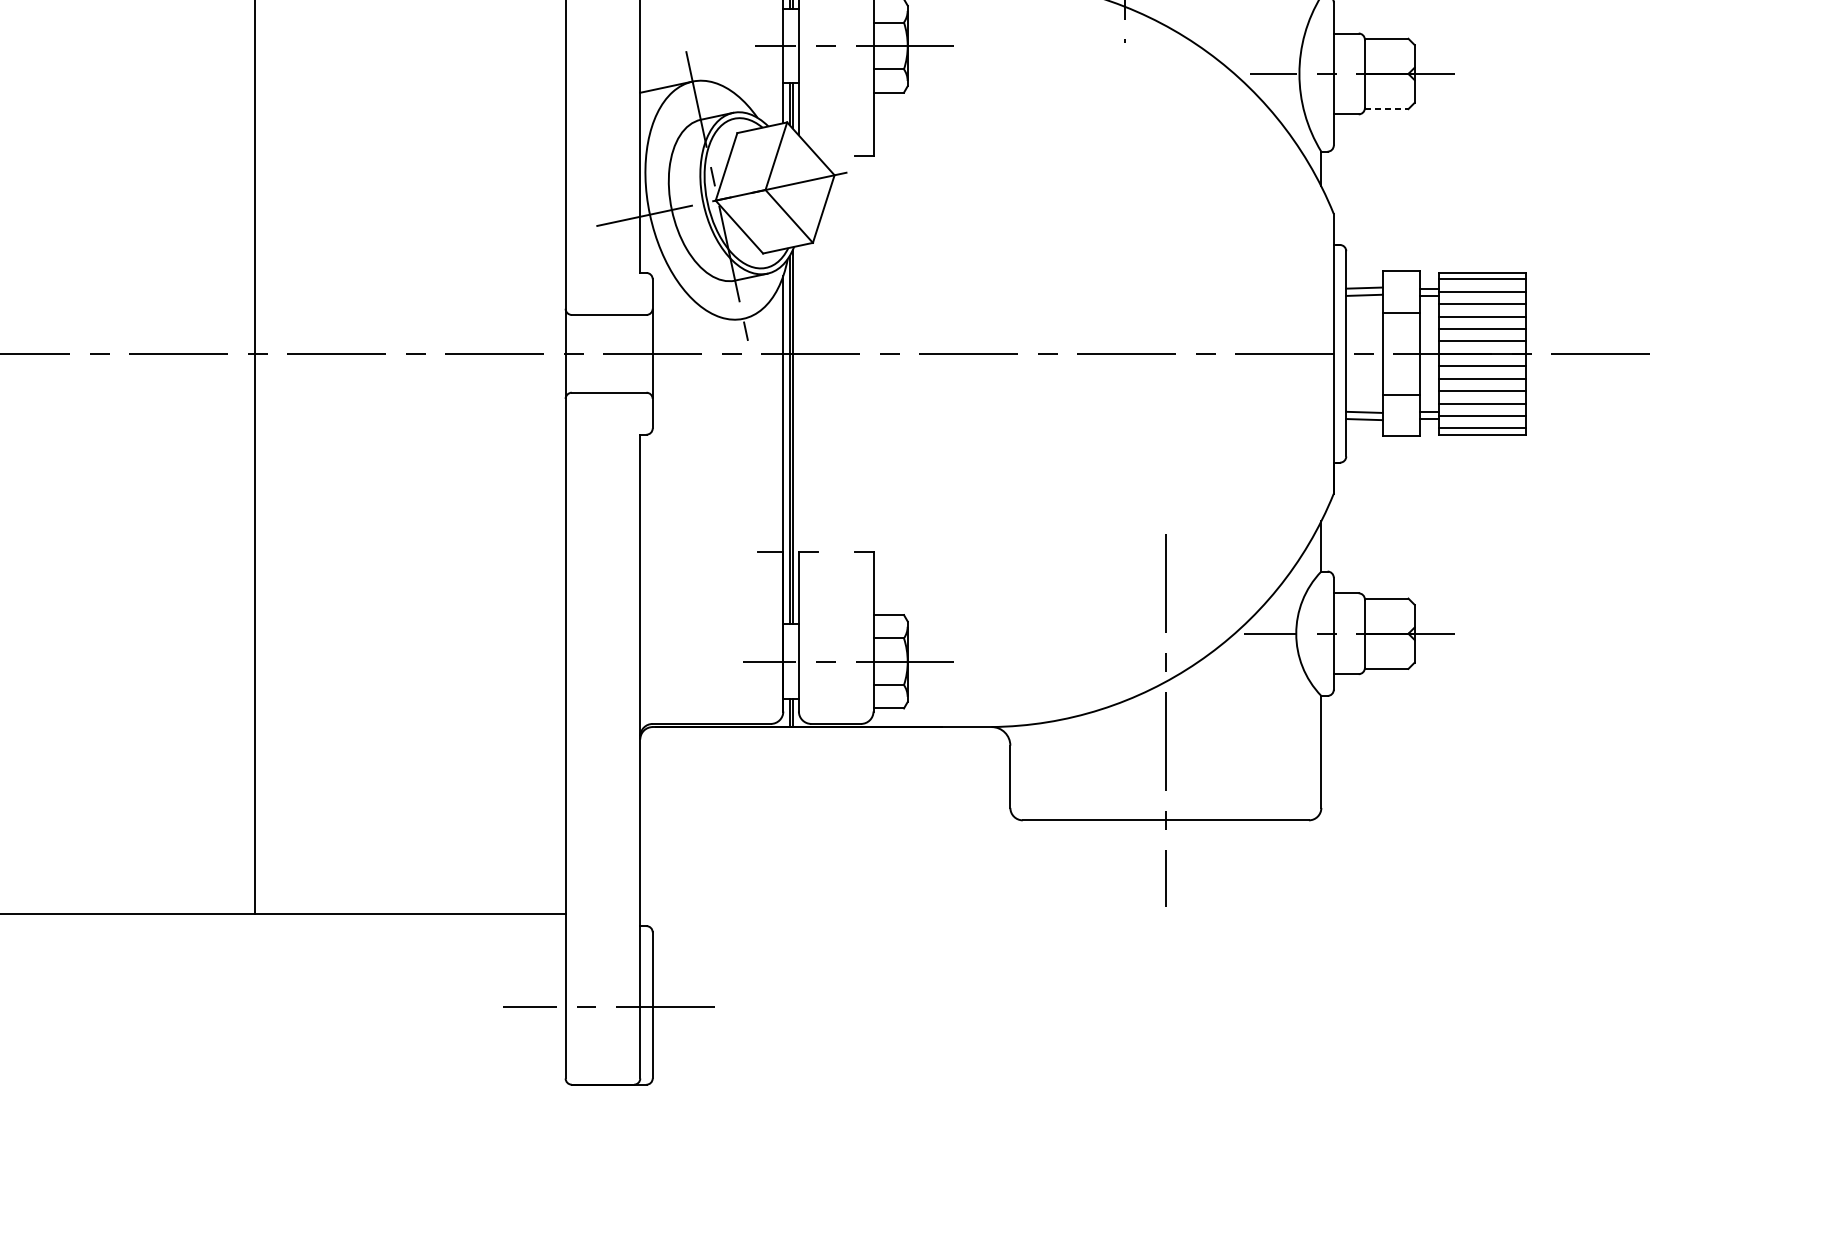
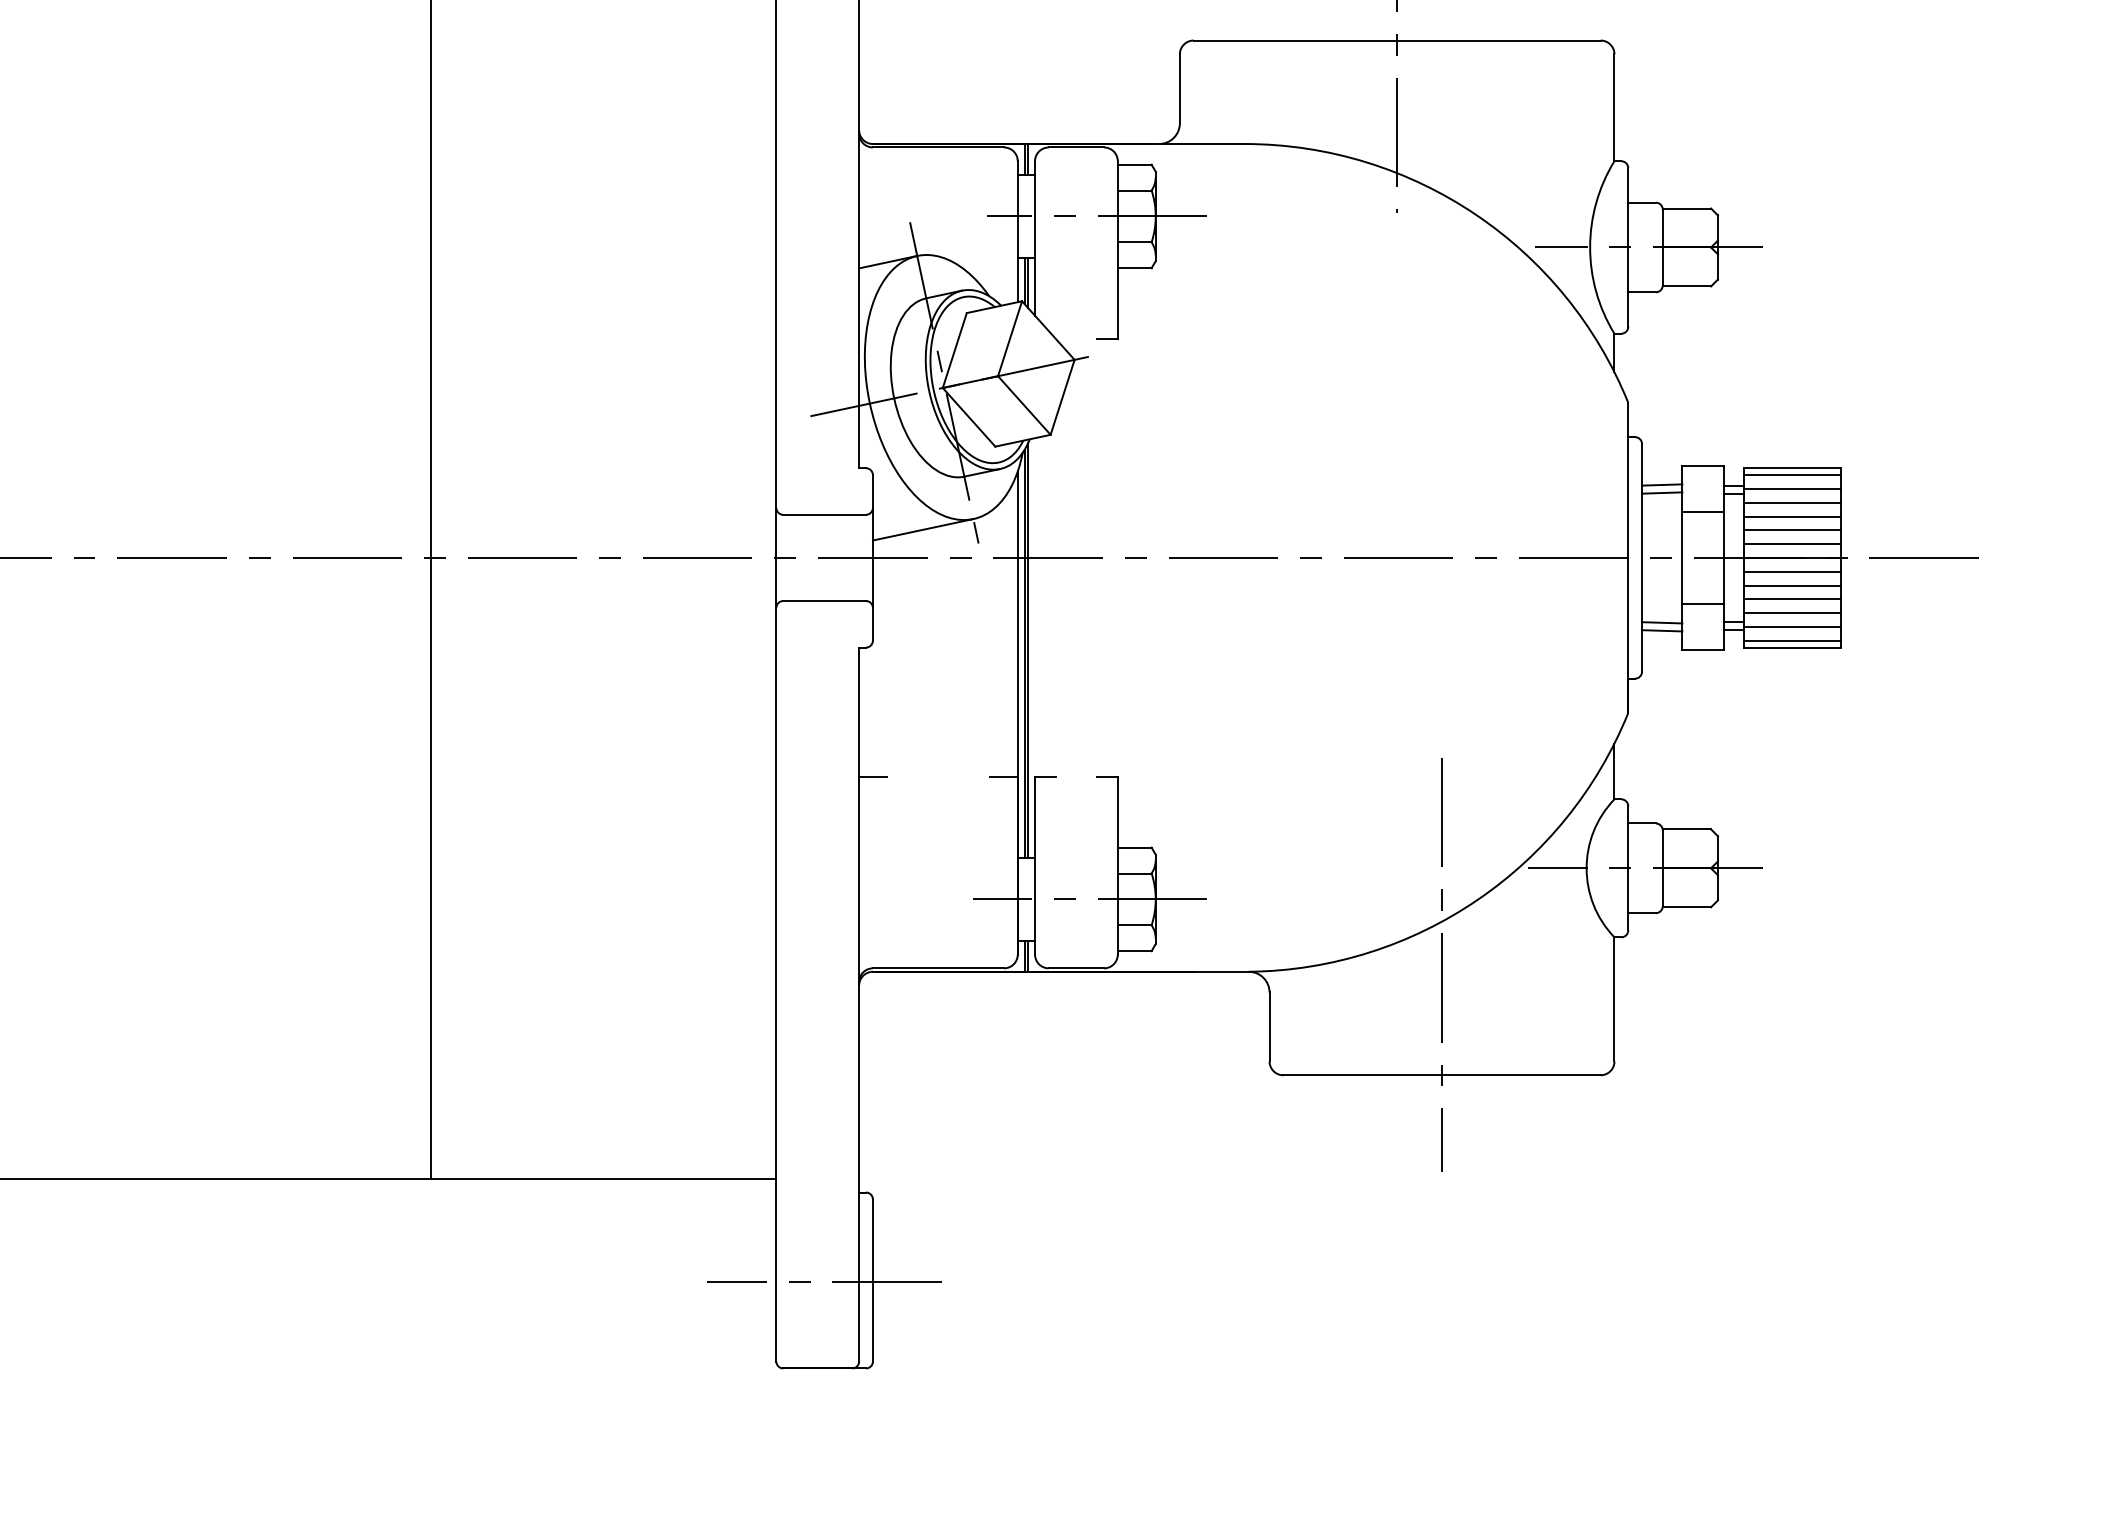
line: (1387, 109) -> (1687, 286), dashed -> solid
line: (697, 328) -> (922, 529), added
line: (652, 551) -> (872, 777), added

